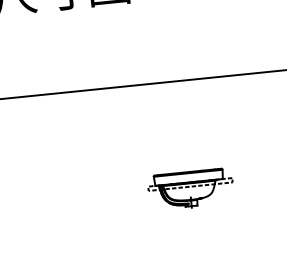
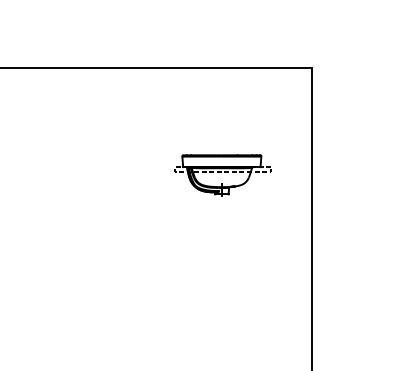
part: (190, 189) -> (222, 175), moved

